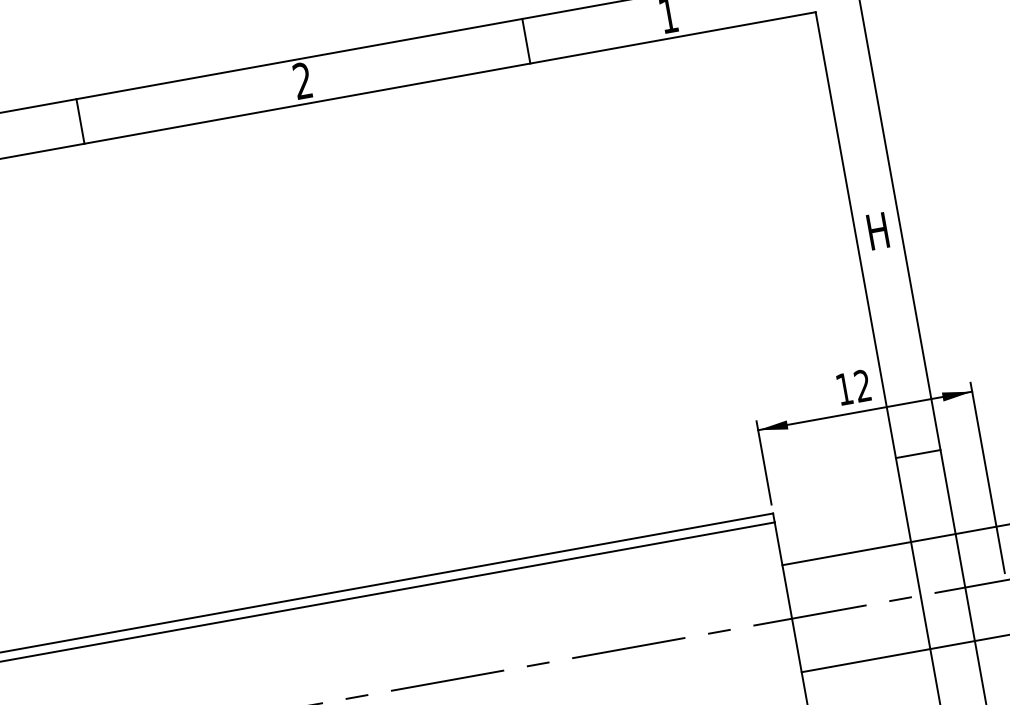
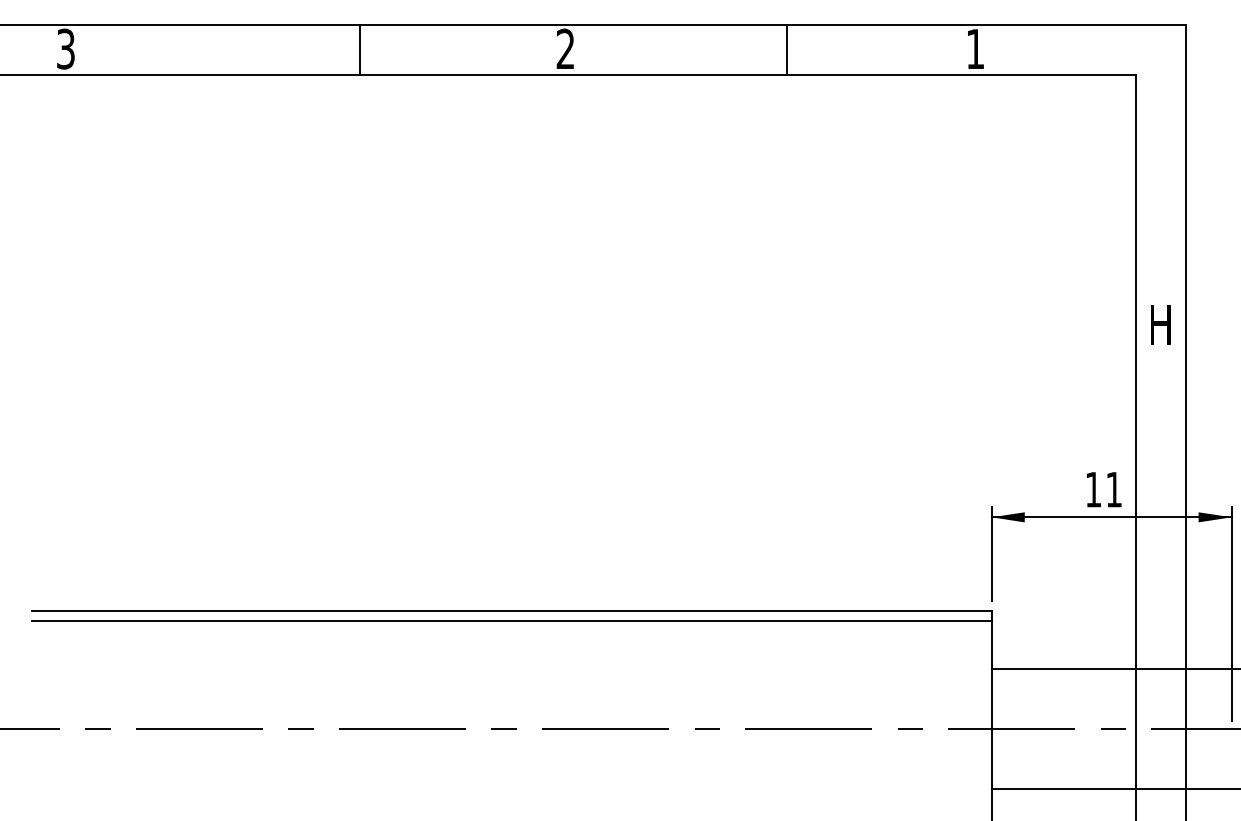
line: (526, 40) -> (787, 49), moved
line: (80, 121) -> (360, 49), moved
text: (862, 385) -> (1113, 489), 12 -> 11
line: (917, 454) -> (1160, 574), removed

